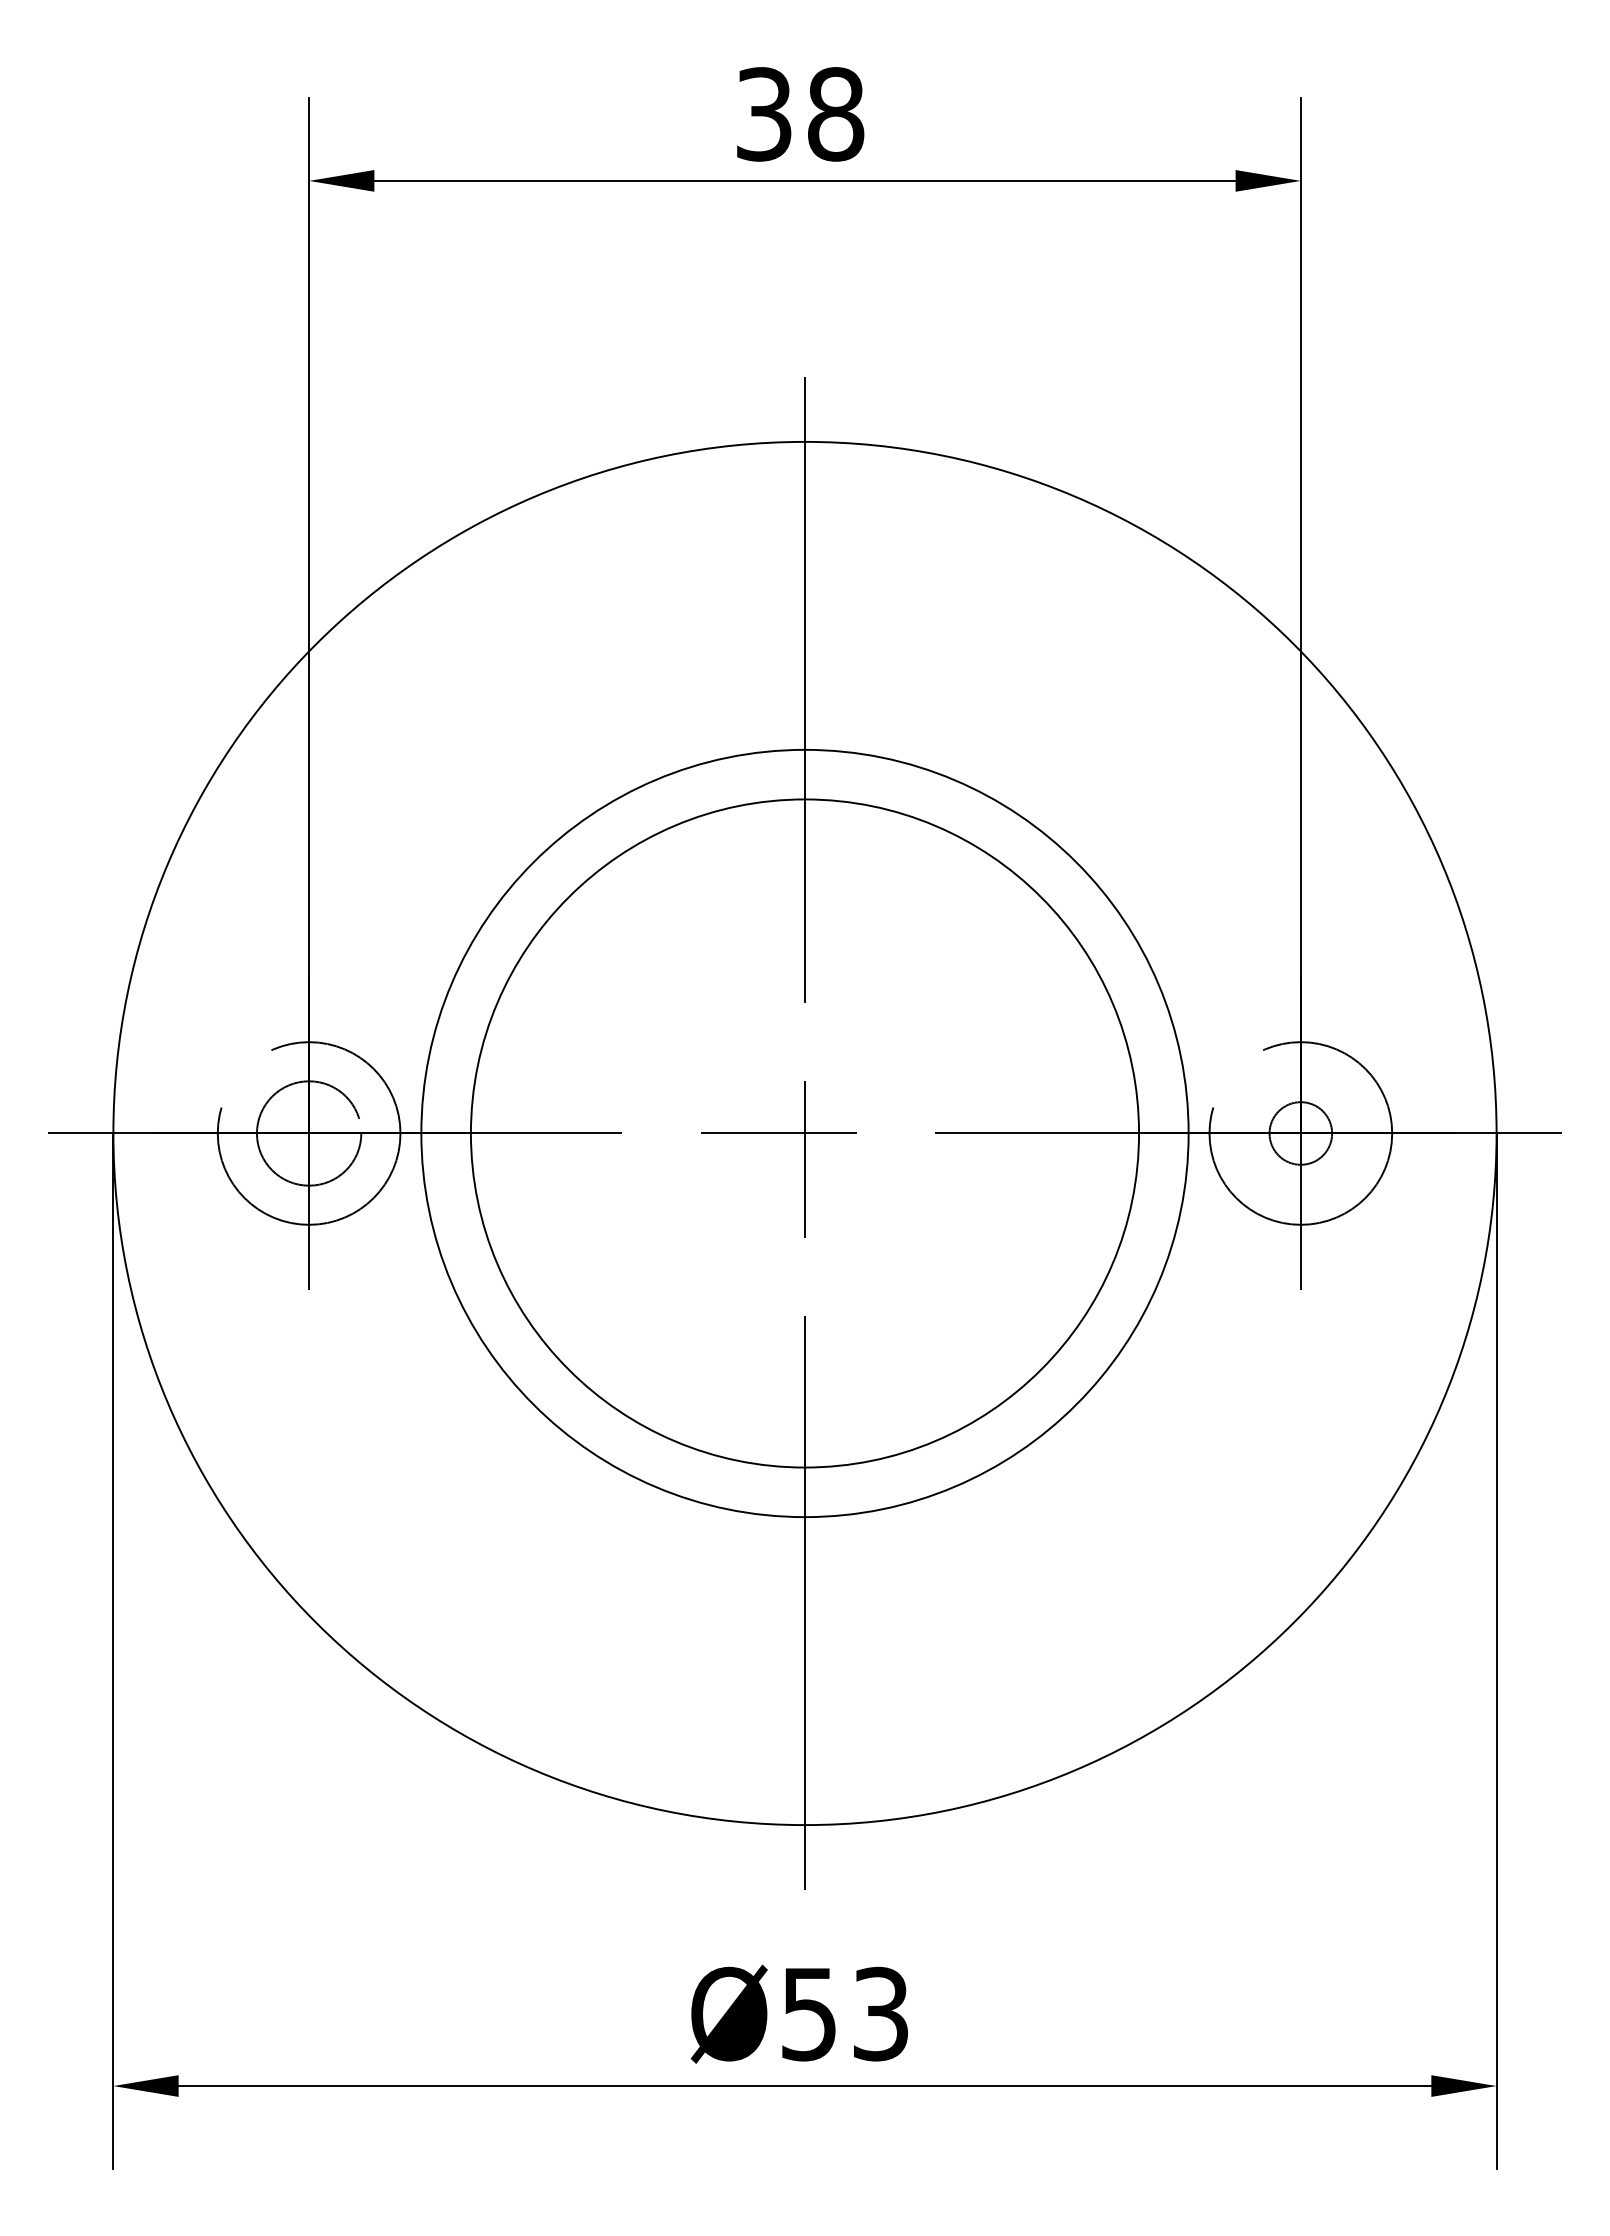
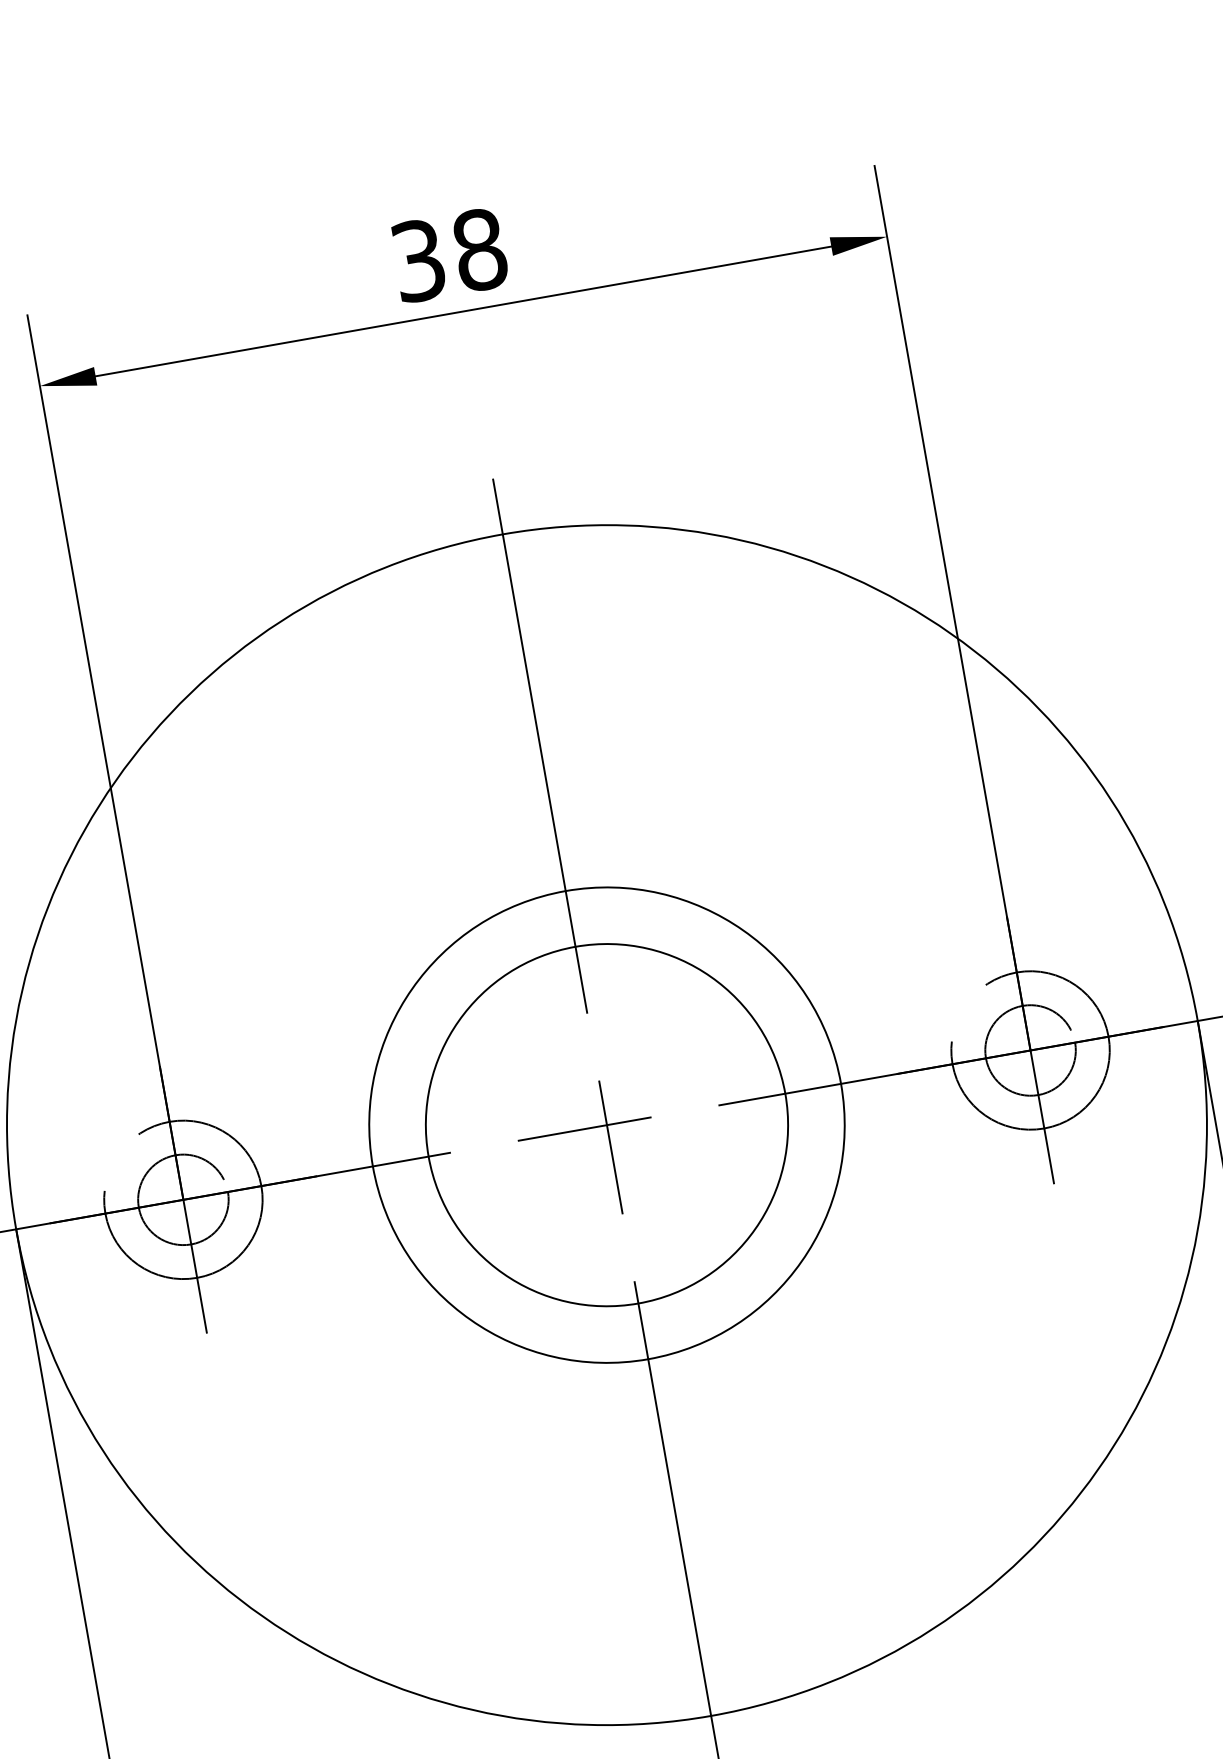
circle: (804, 1133) -> (606, 1125), size x0.62
circle: (804, 1133) -> (606, 1125), size x0.71
circle: (1300, 1133) -> (1030, 1050), size x1.67

